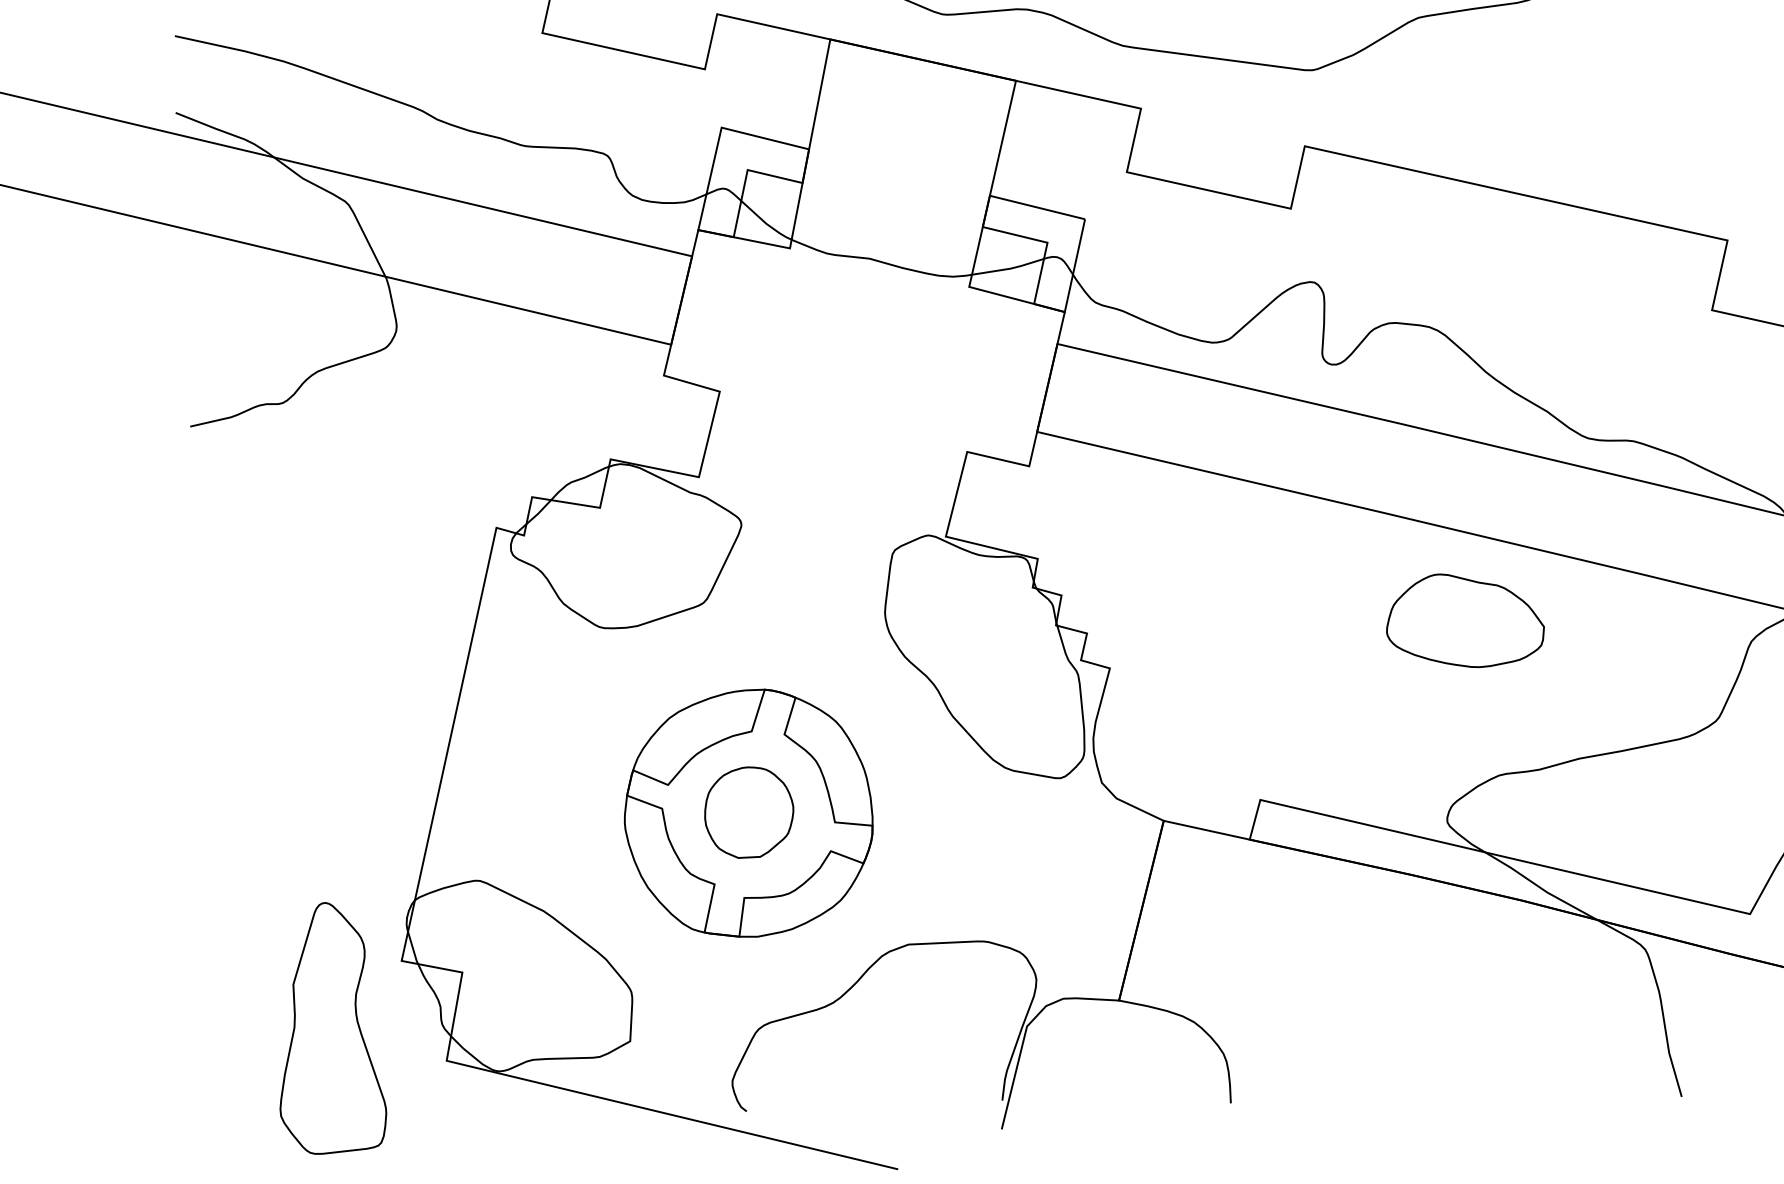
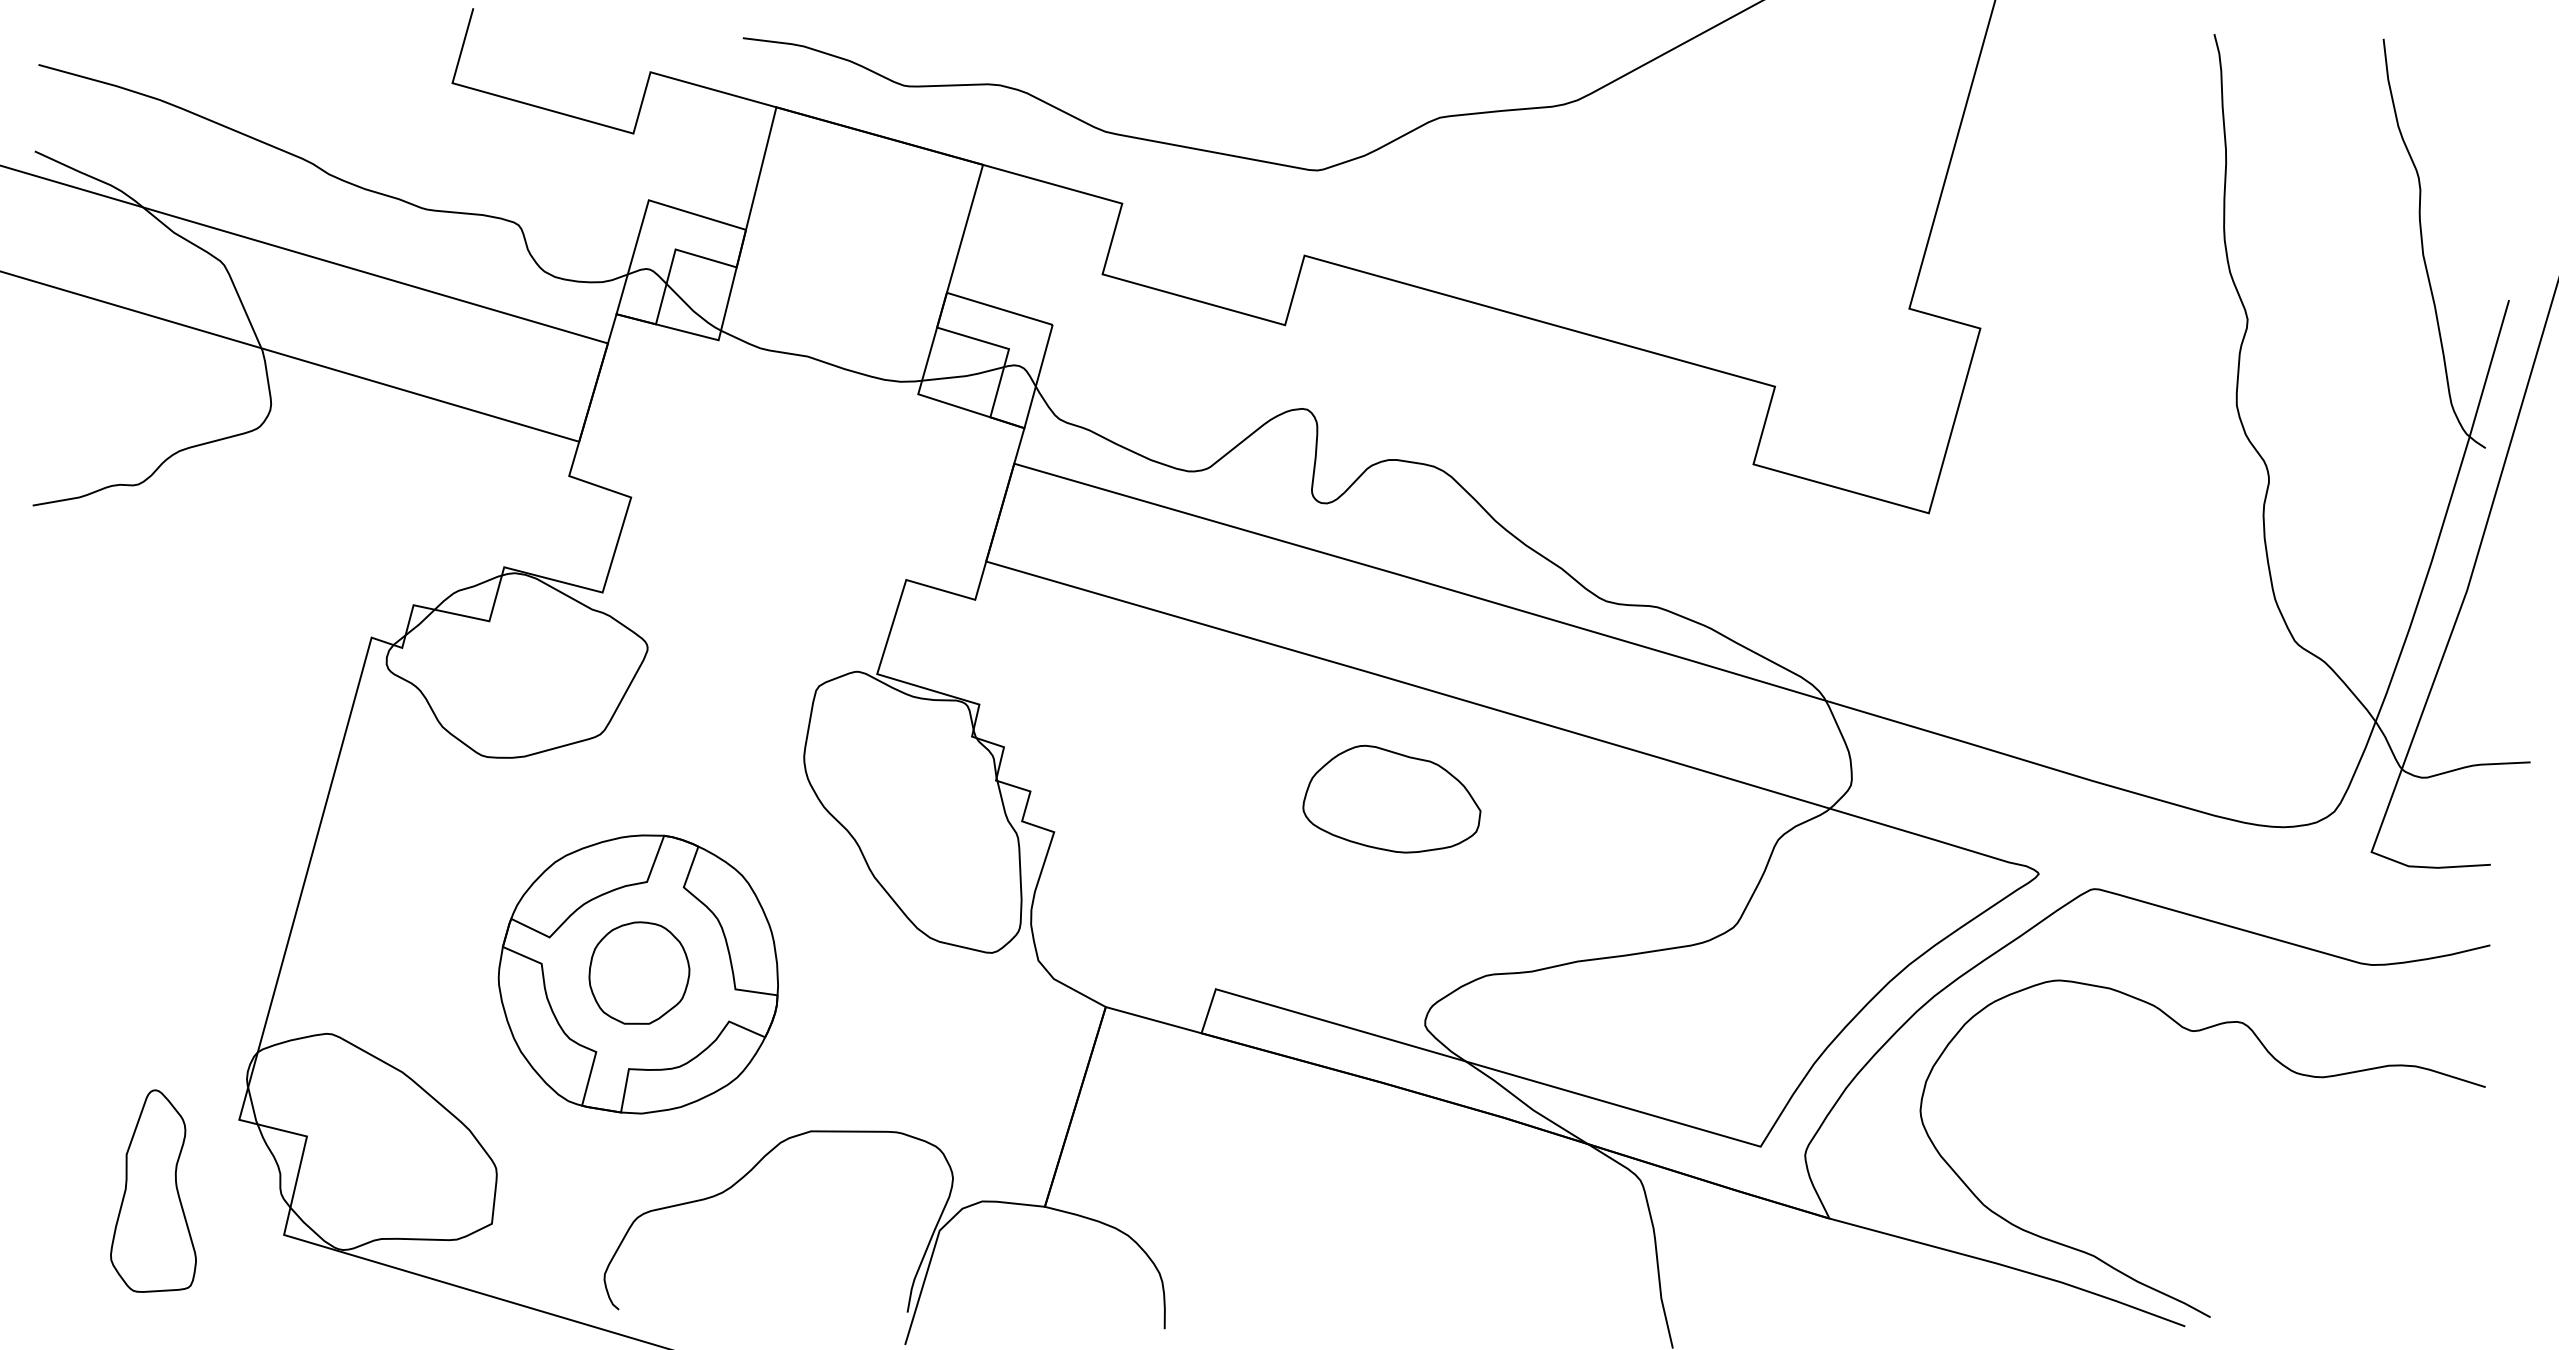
part: (1464, 619) -> (1391, 798), moved
part: (329, 1027) -> (153, 1190), size x0.71

